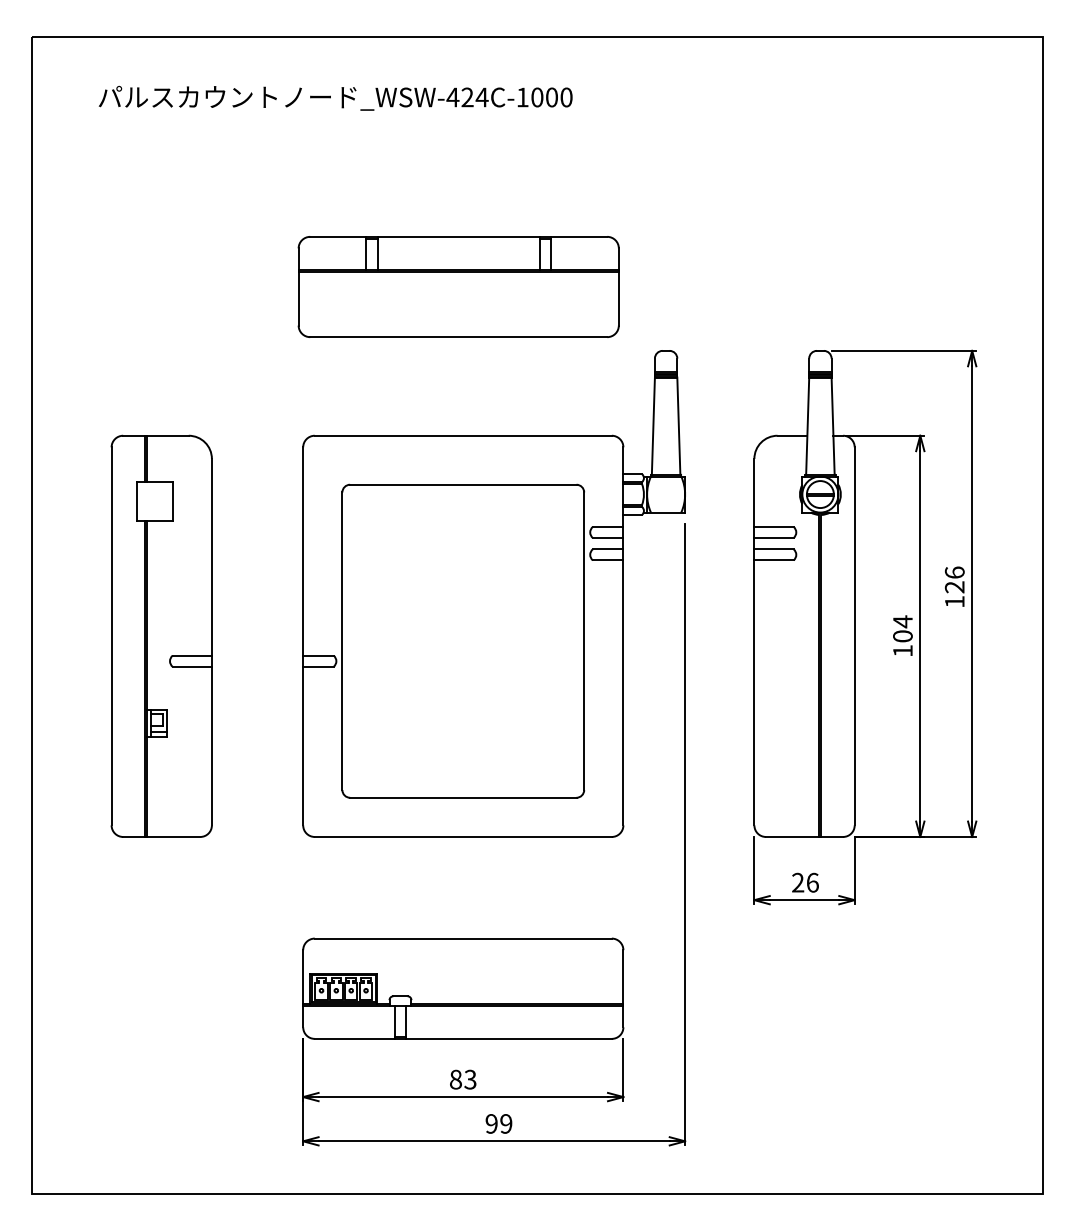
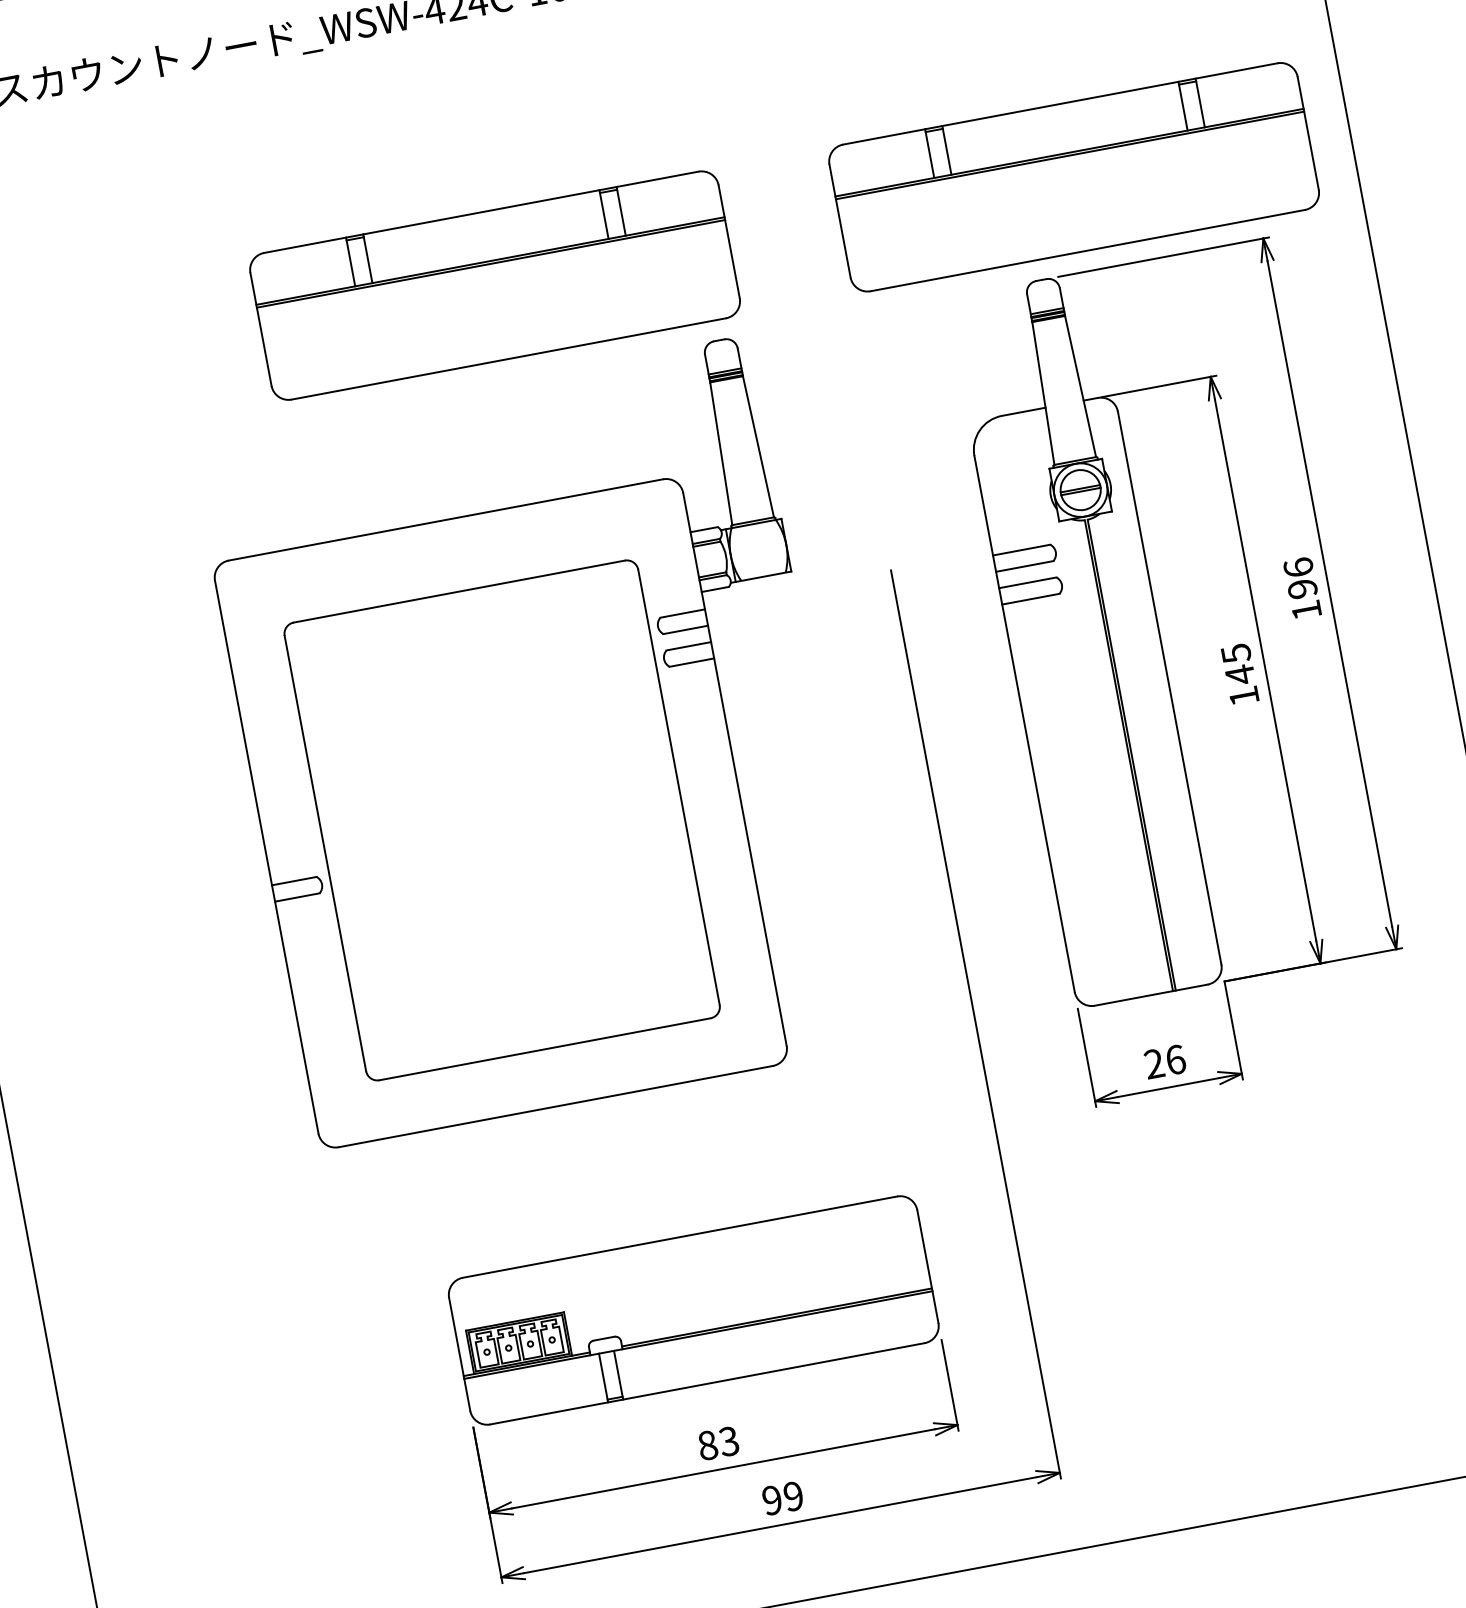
part: (854, 286) -> (1073, 176), added
text: (954, 587) -> (1302, 589), 126 -> 196
part: (493, 593) -> (533, 742), moved
text: (902, 629) -> (1237, 664), 104 -> 145
part: (161, 635) -> (155, 876), removed

